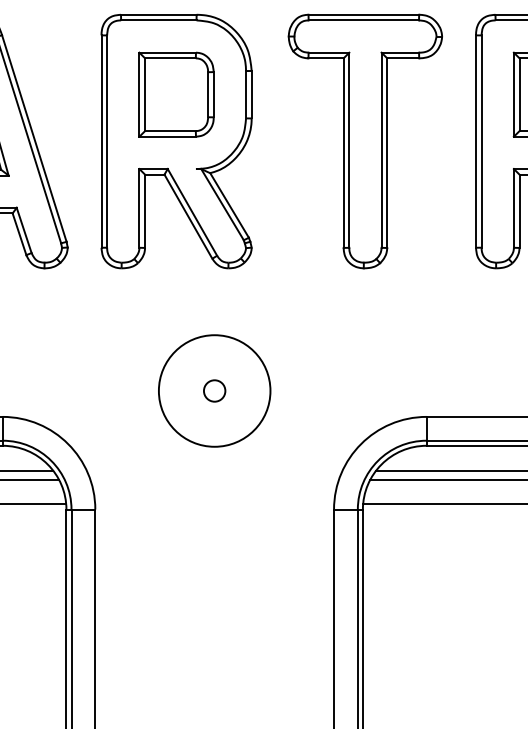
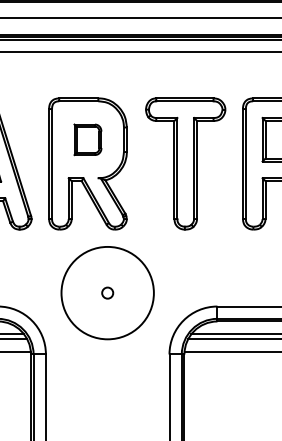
part: (175, 94) -> (87, 139), size x0.7
circle: (214, 391) -> (107, 293), size x1.6

